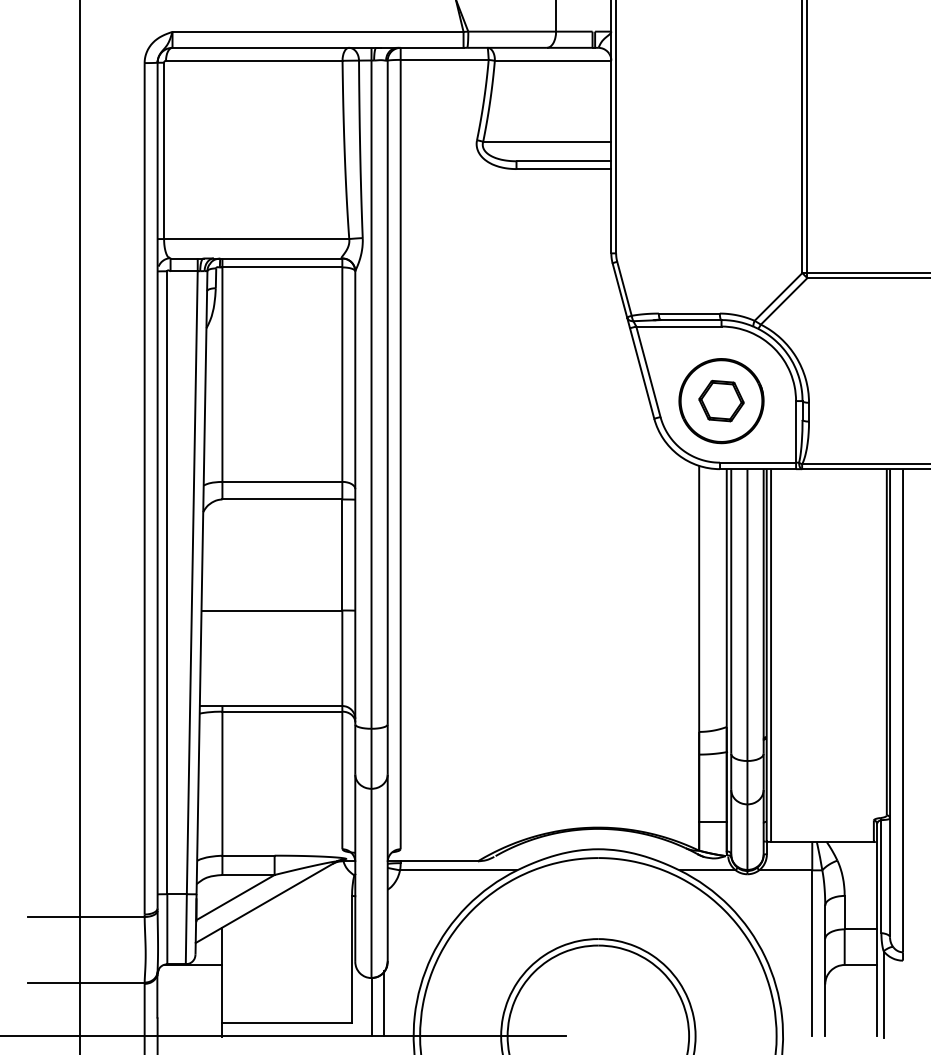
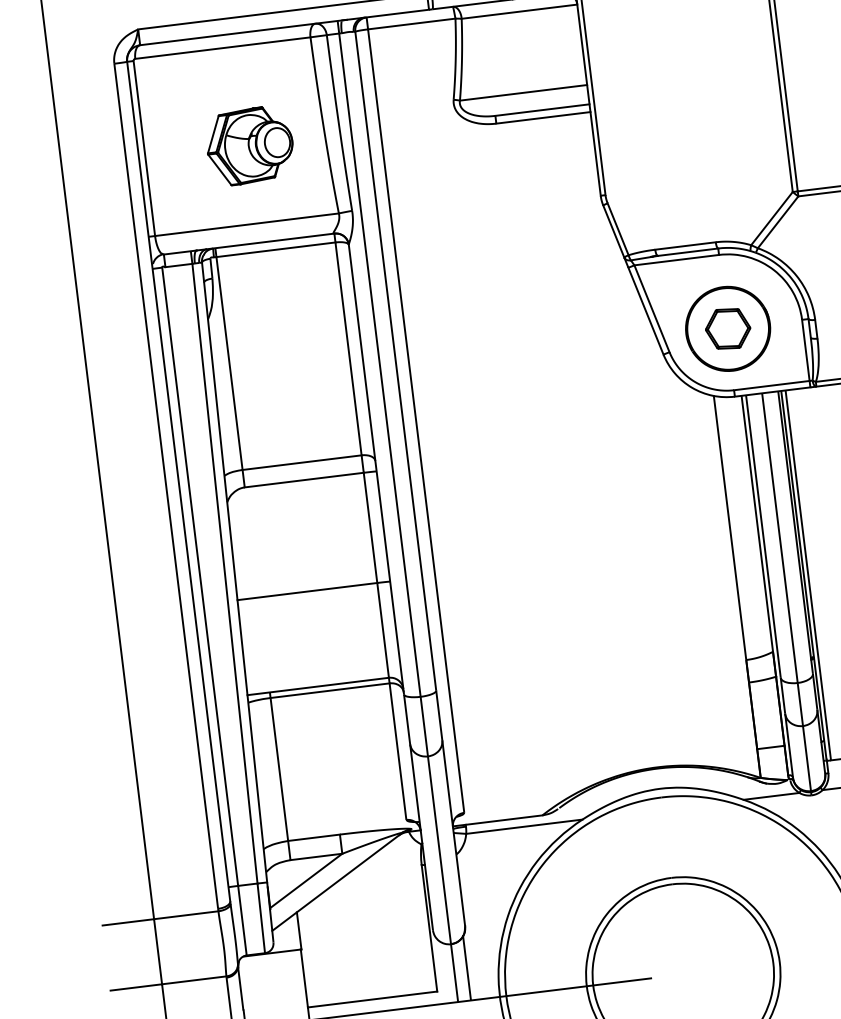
part: (268, 161) -> (249, 146), added

